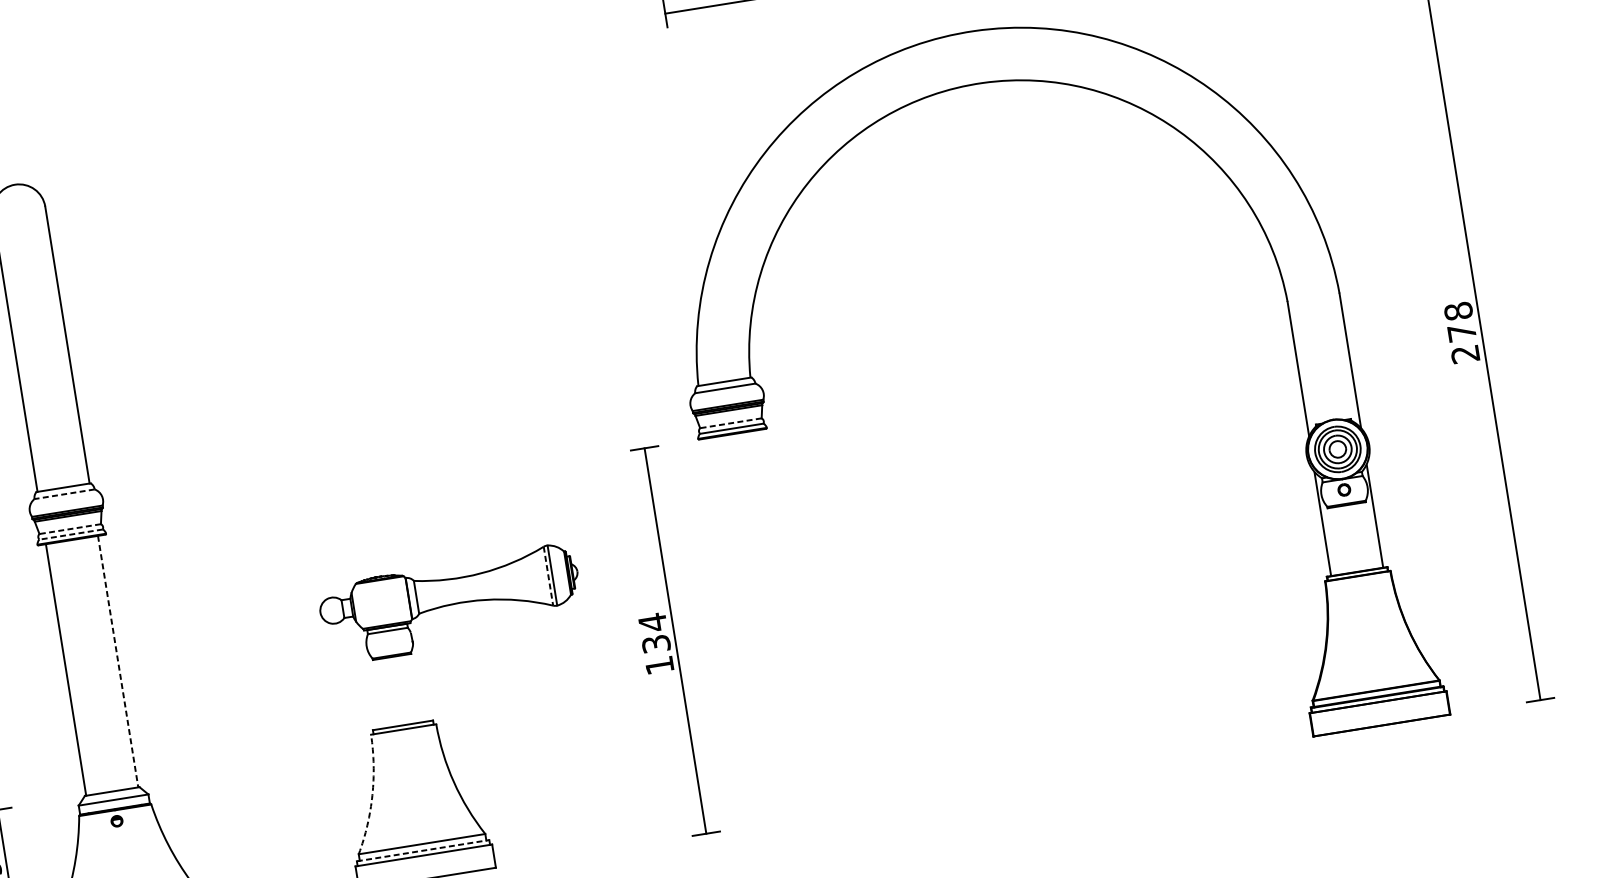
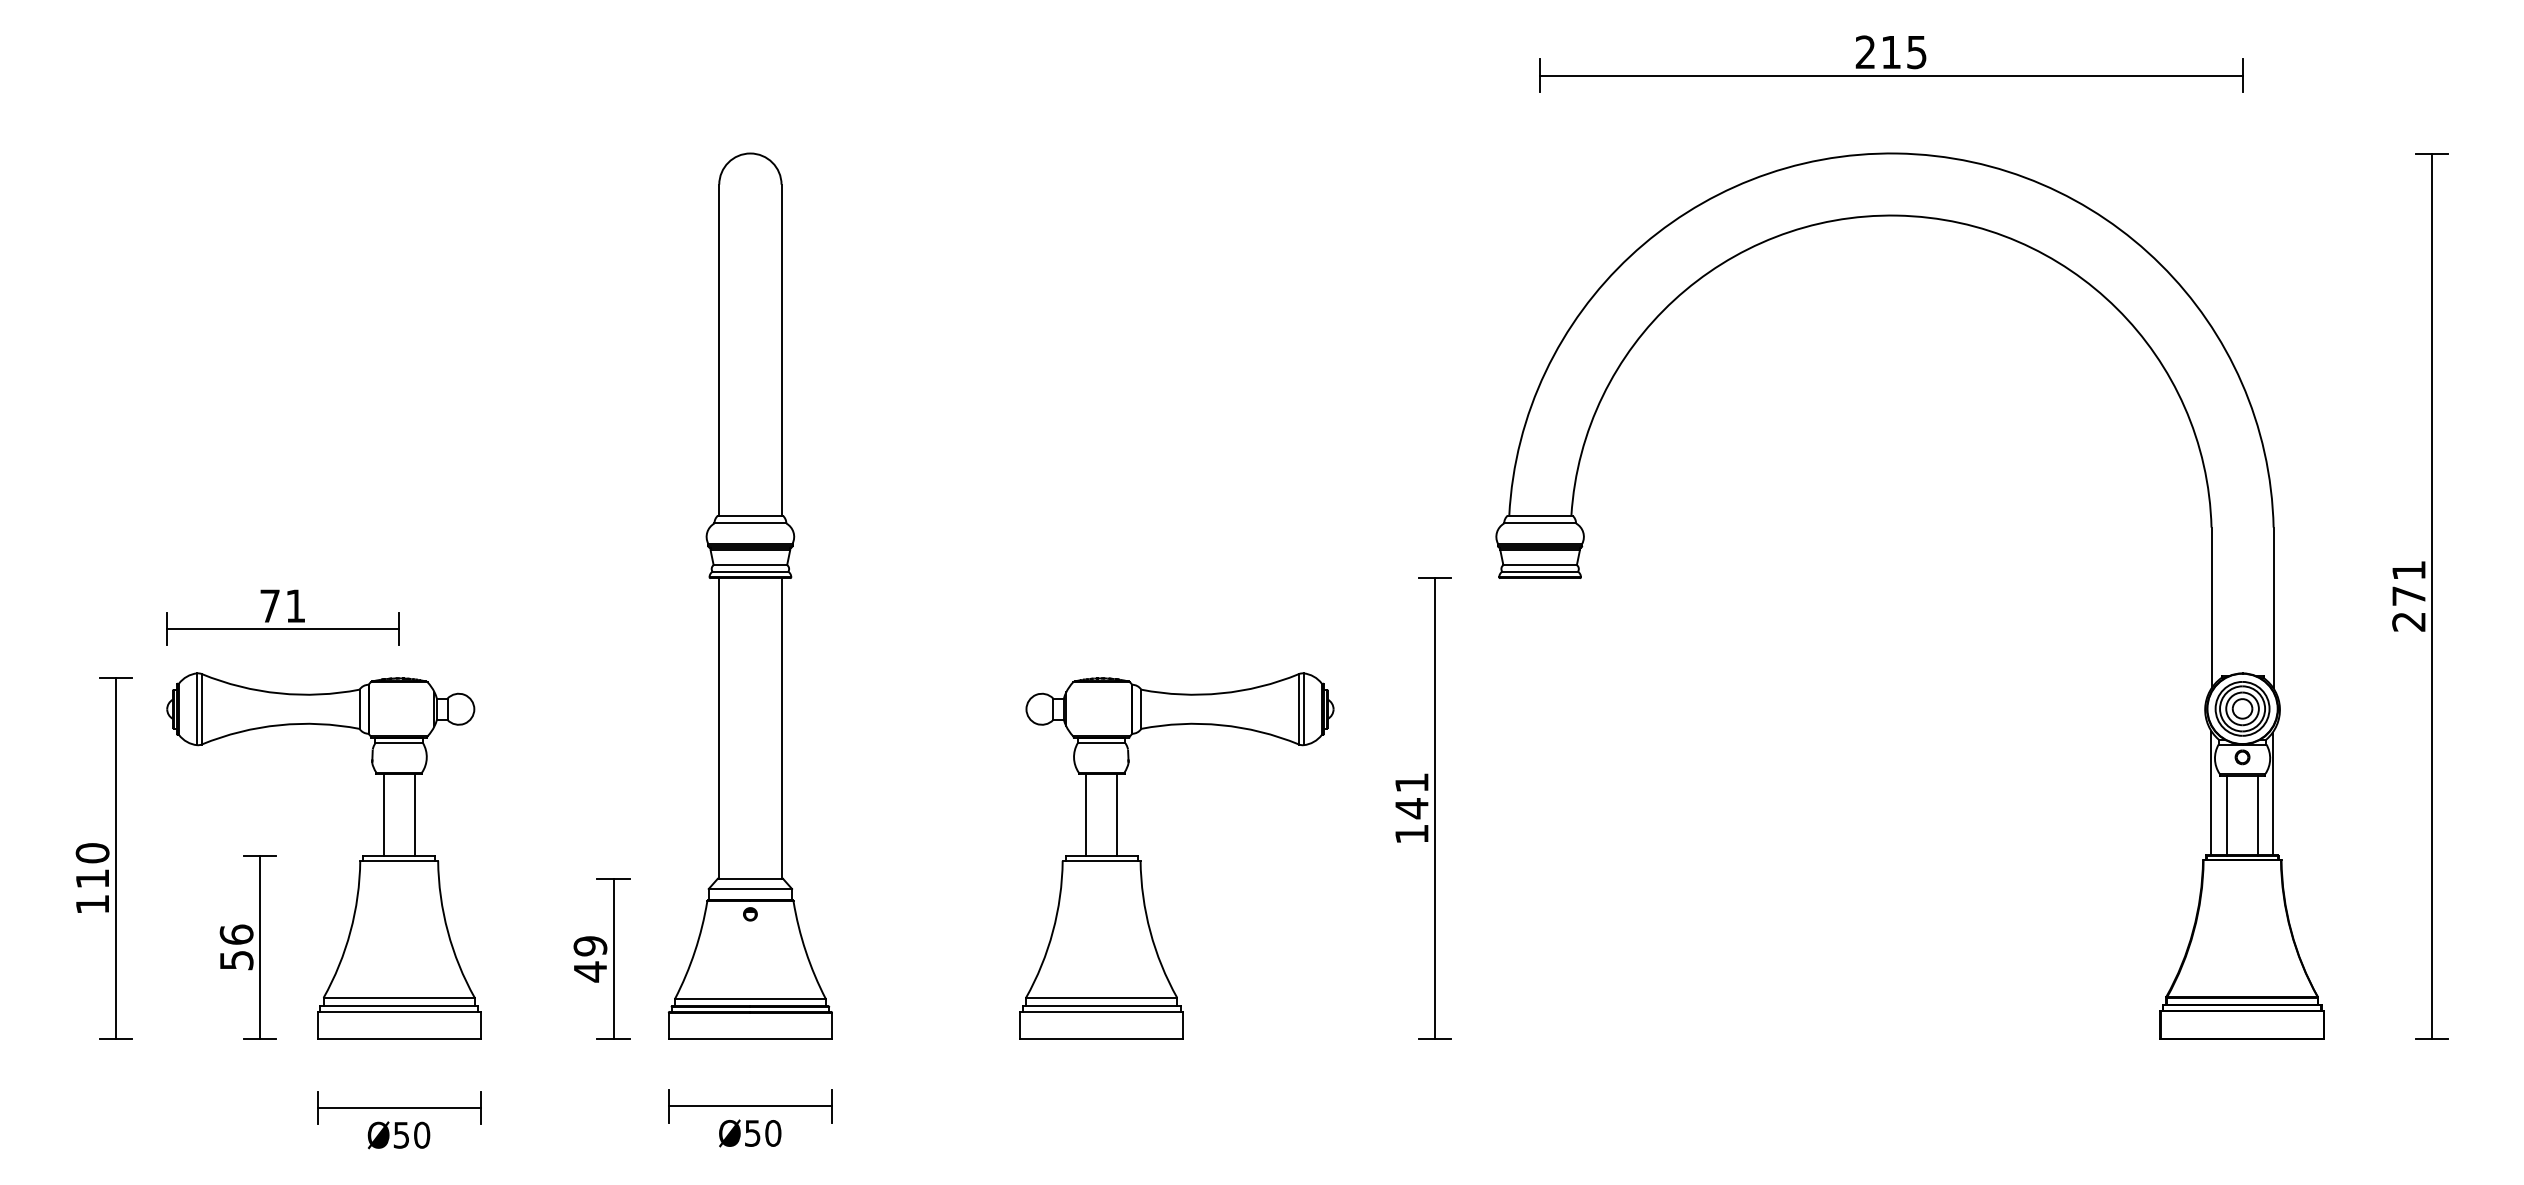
text: (1458, 311) -> (2408, 570), 278 -> 271
line: (731, 423) -> (1540, 565), dashed -> solid
line: (64, 494) -> (750, 523), dashed -> solid
line: (70, 529) -> (750, 565), dashed -> solid
line: (71, 534) -> (750, 571), dashed -> solid
line: (1365, 536) -> (2258, 815), added
line: (1338, 540) -> (2226, 815), added
line: (548, 576) -> (1298, 709), dashed -> solid
text: (654, 633) -> (1411, 795), 134 -> 141
line: (118, 662) -> (781, 729), dashed -> solid
line: (410, 688) -> (1117, 814), added
line: (383, 692) -> (1085, 814), added
arc: (372, 795) -> (1052, 931), dashed -> solid
line: (423, 850) -> (1102, 1005), dashed -> solid

